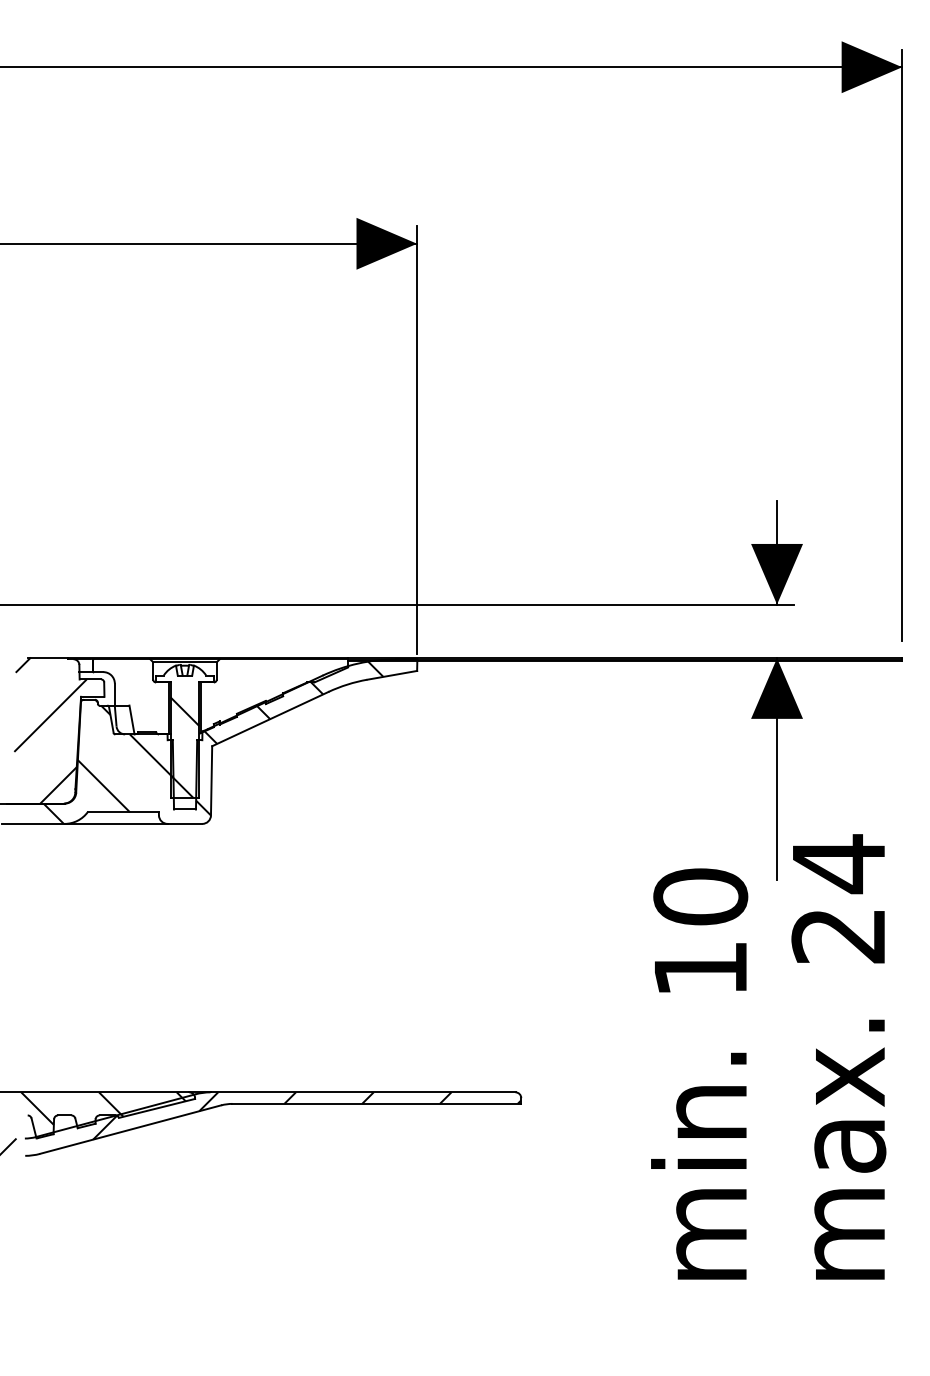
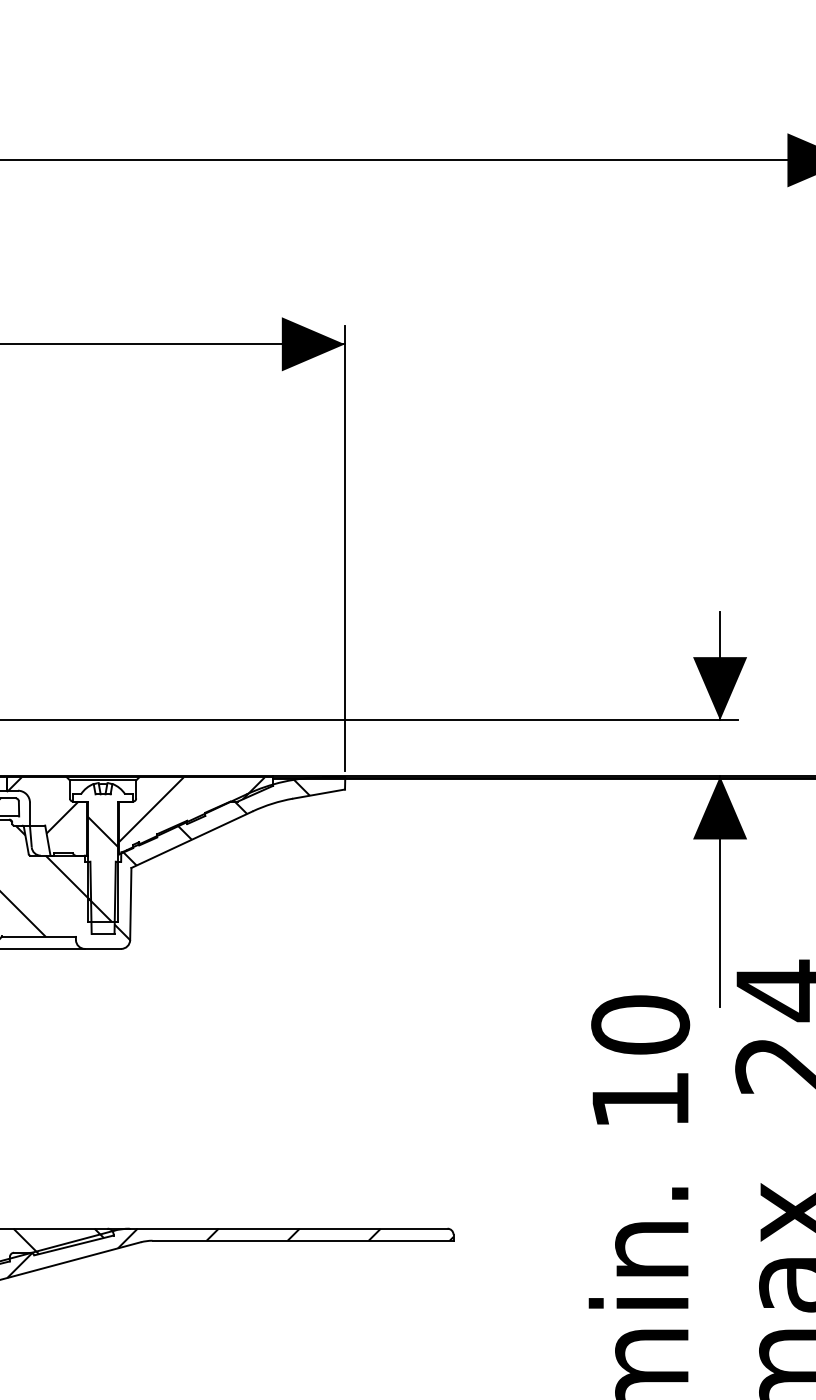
hatch: (127, 686) -> (43, 805), added
hatch: (270, 690) -> (192, 809), added

